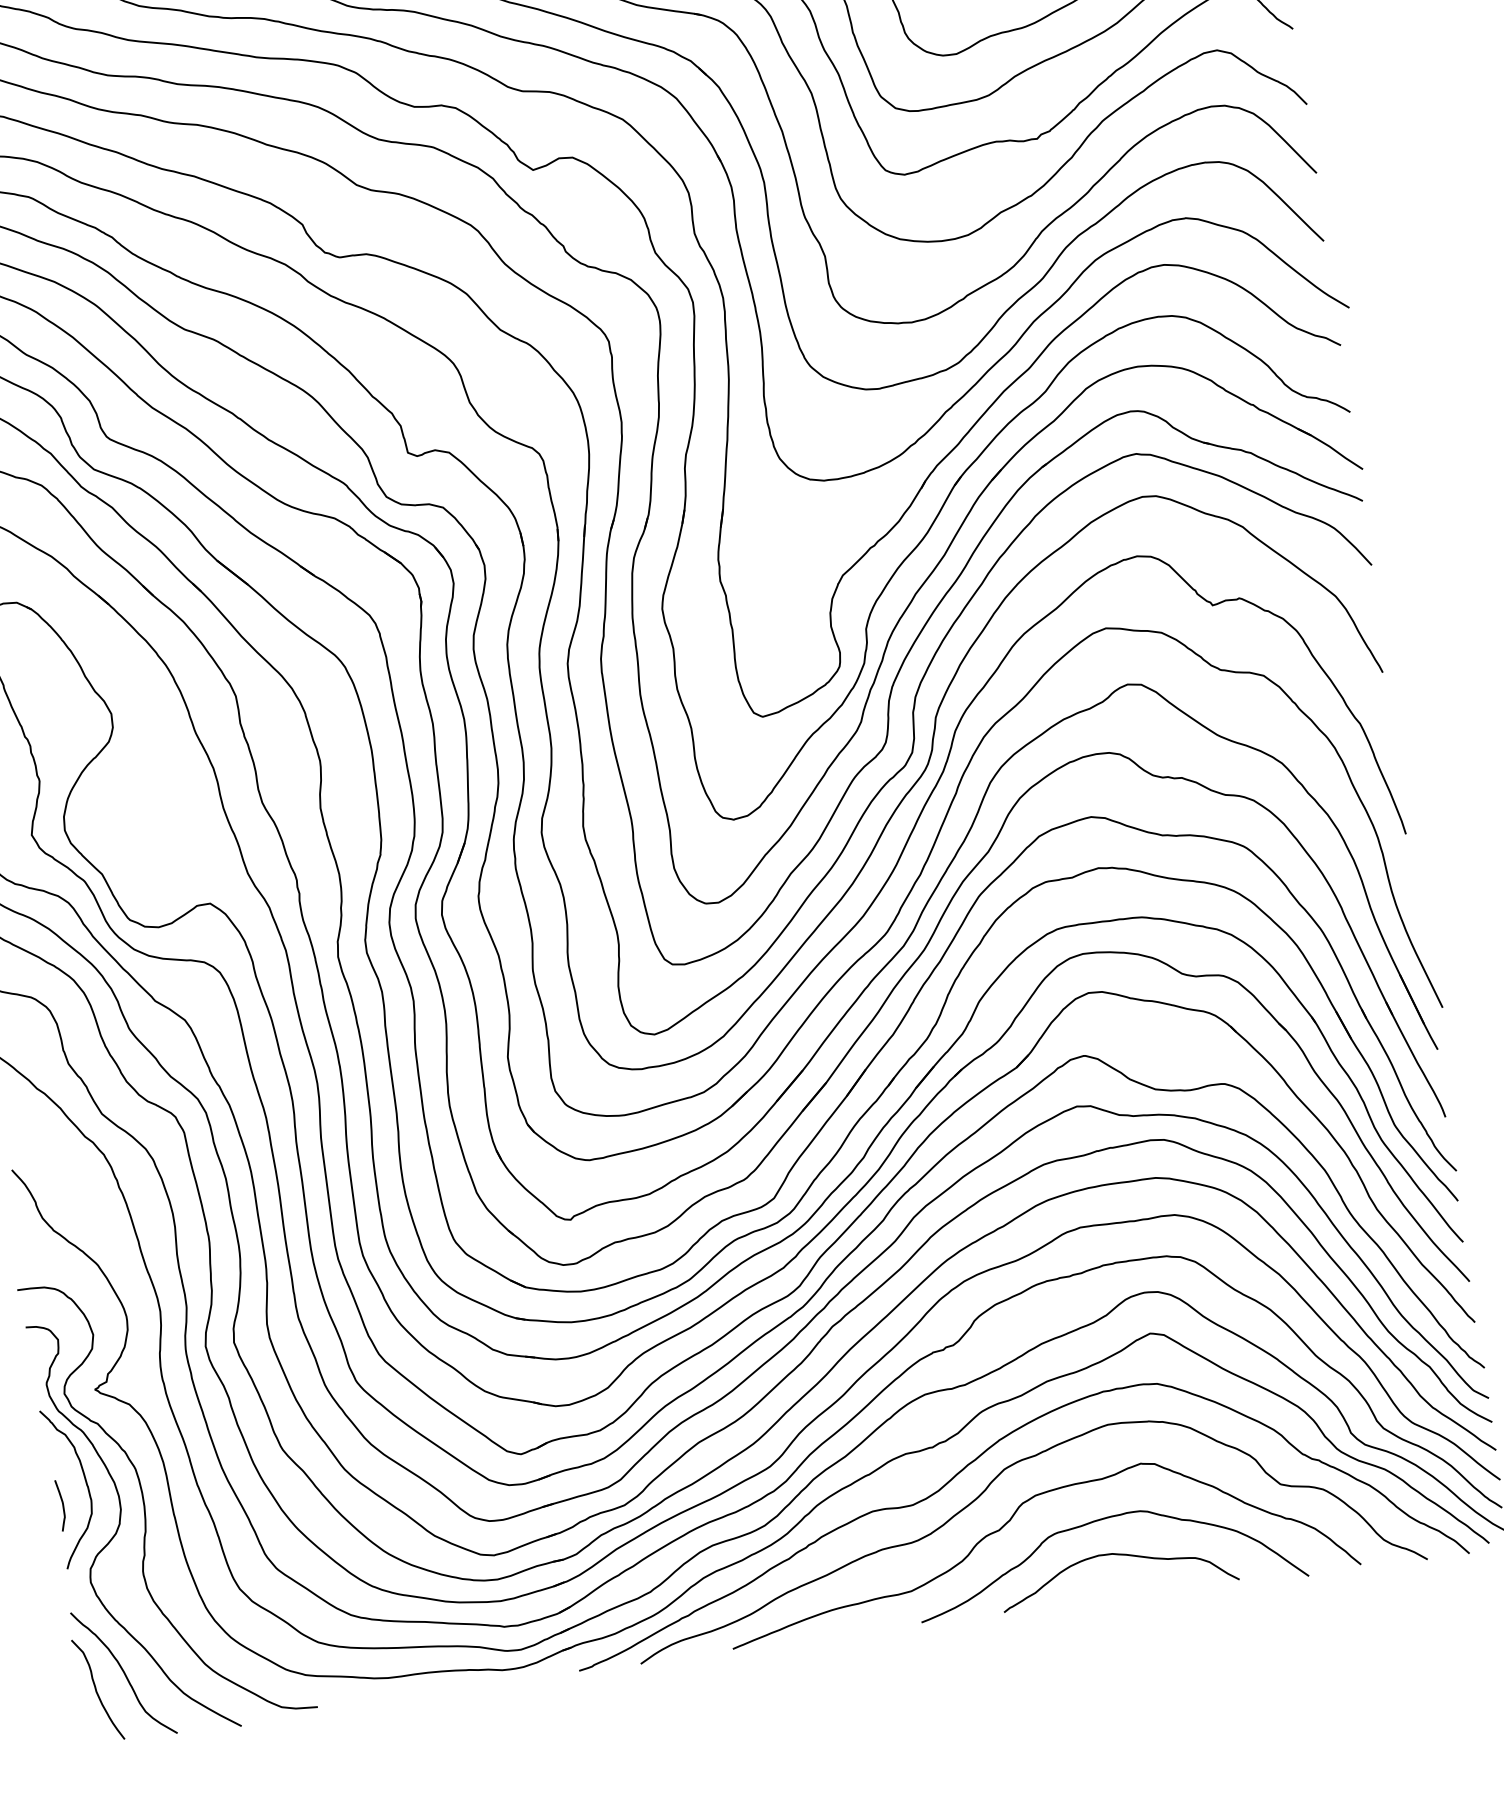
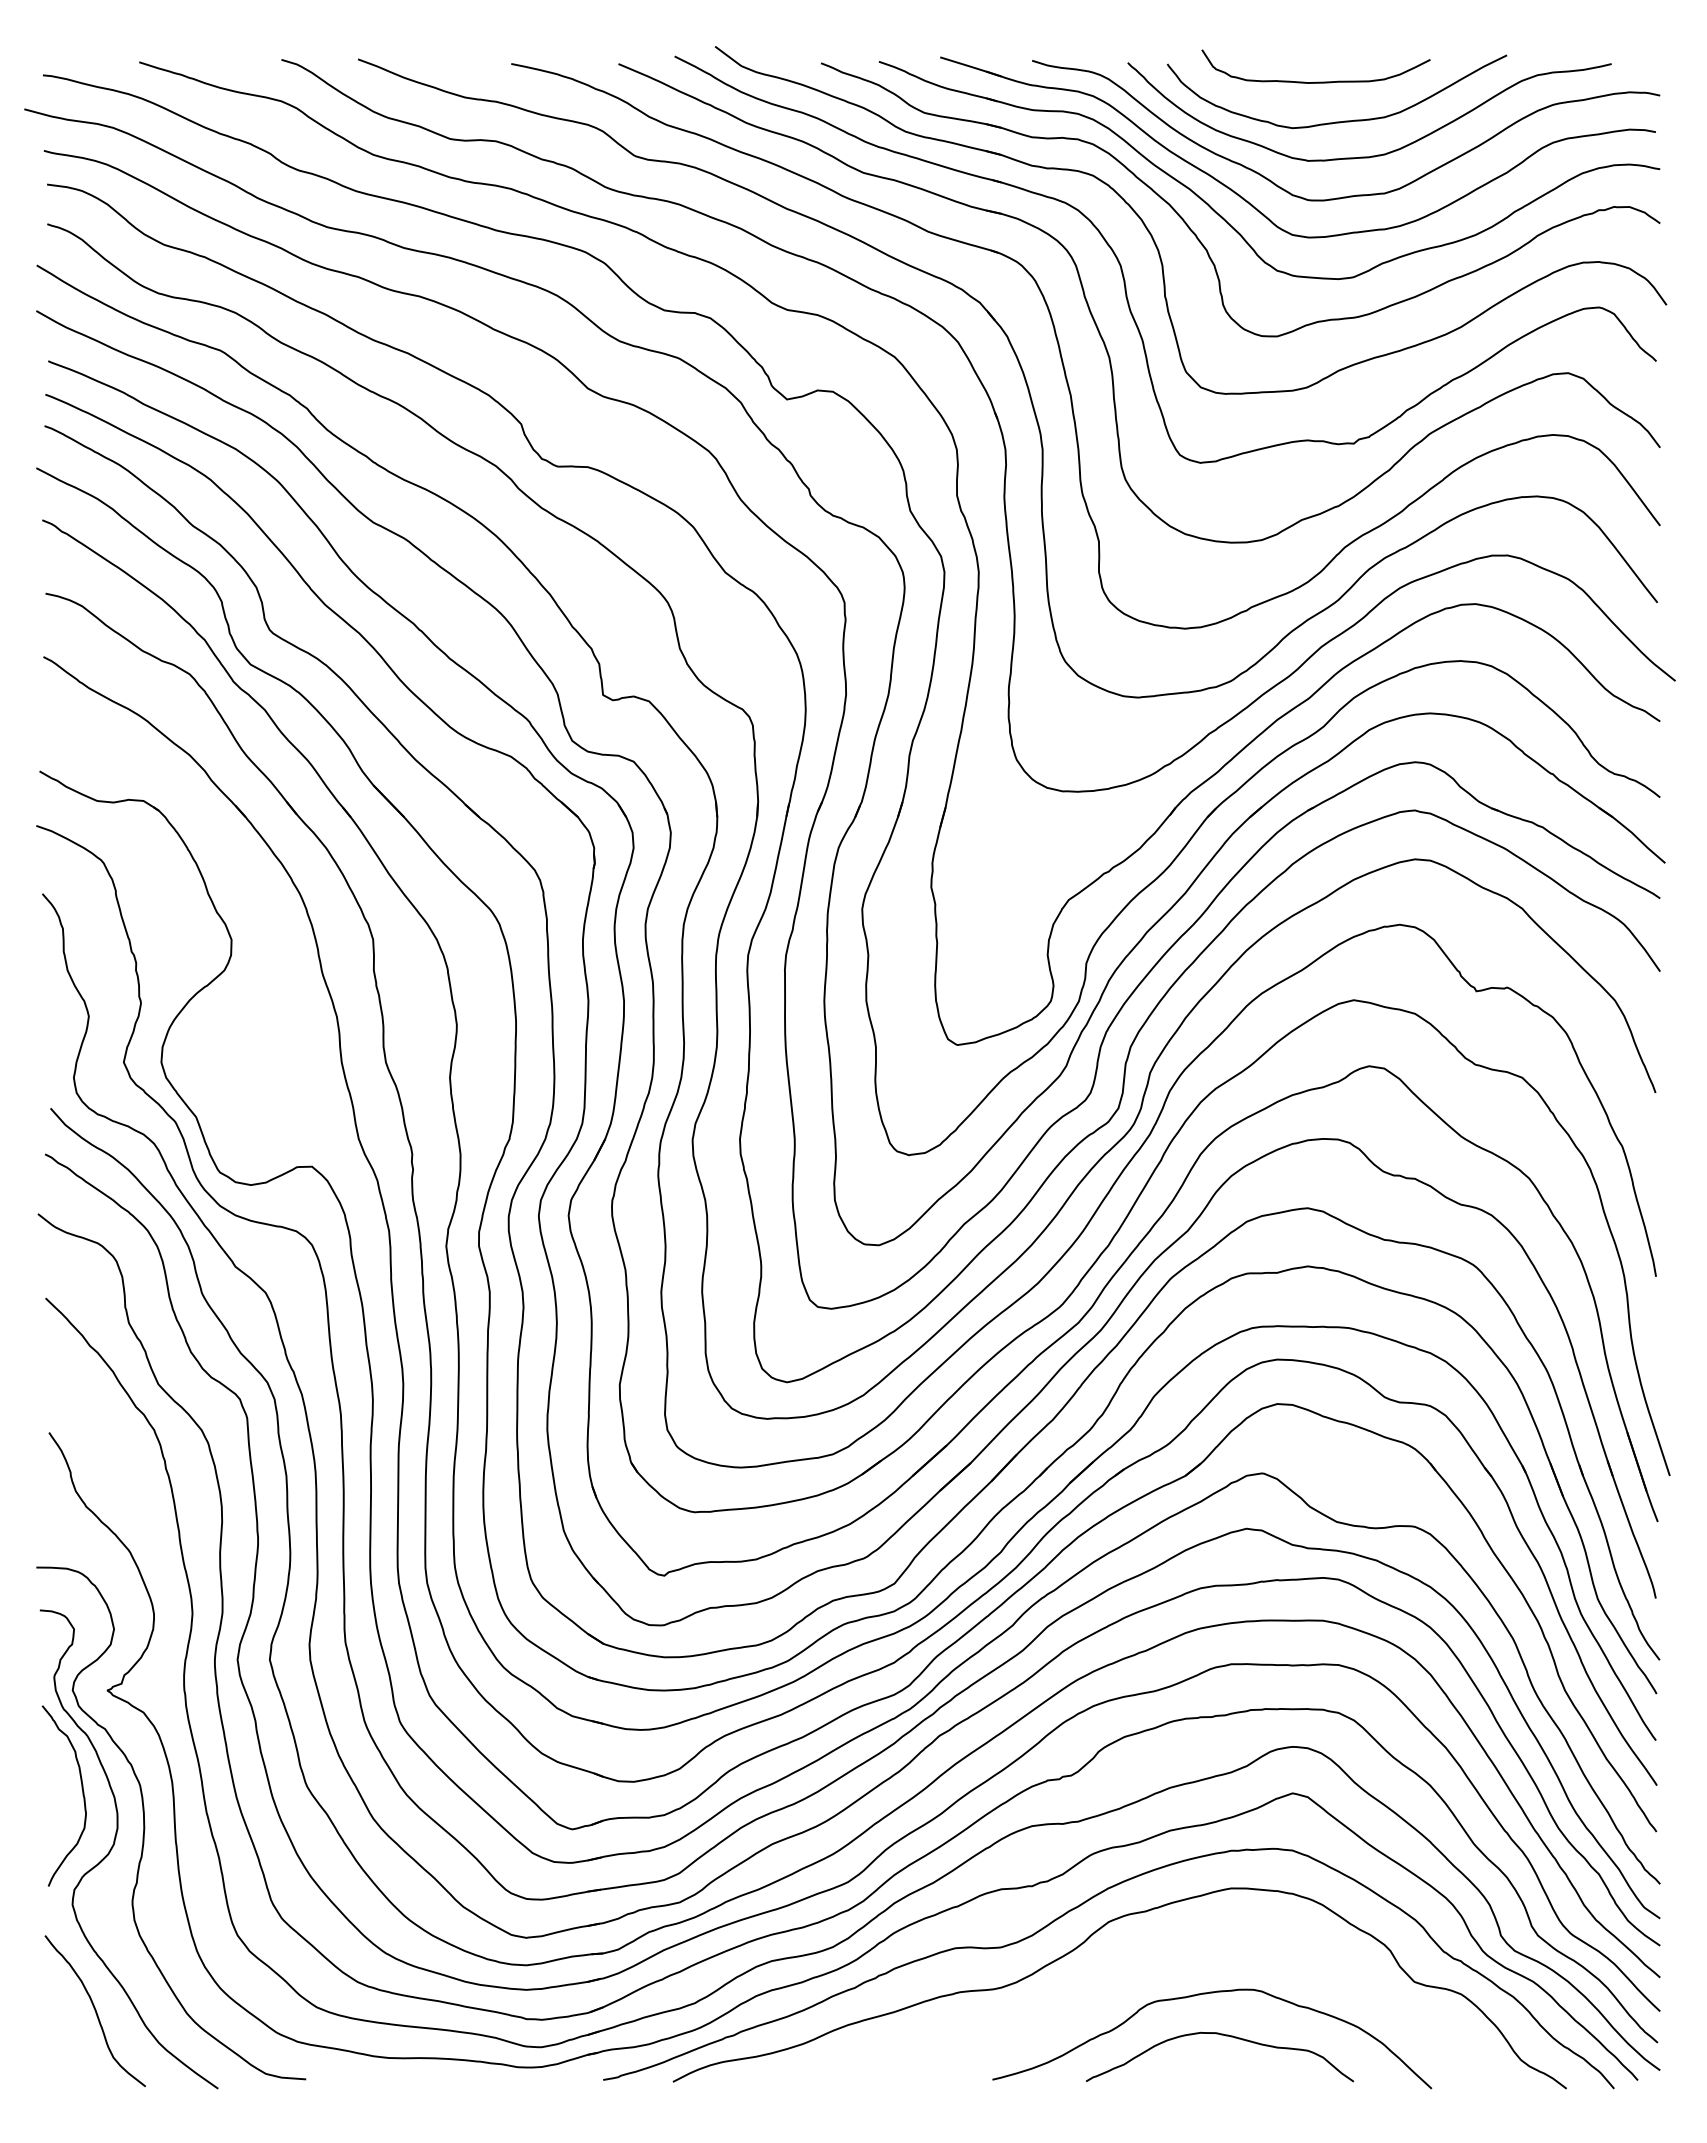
curve: (62, 1505) -> (53, 1814), removed
curve: (1009, 1522) -> (1106, 1981), removed
curve: (96, 1689) -> (62, 2025), removed

